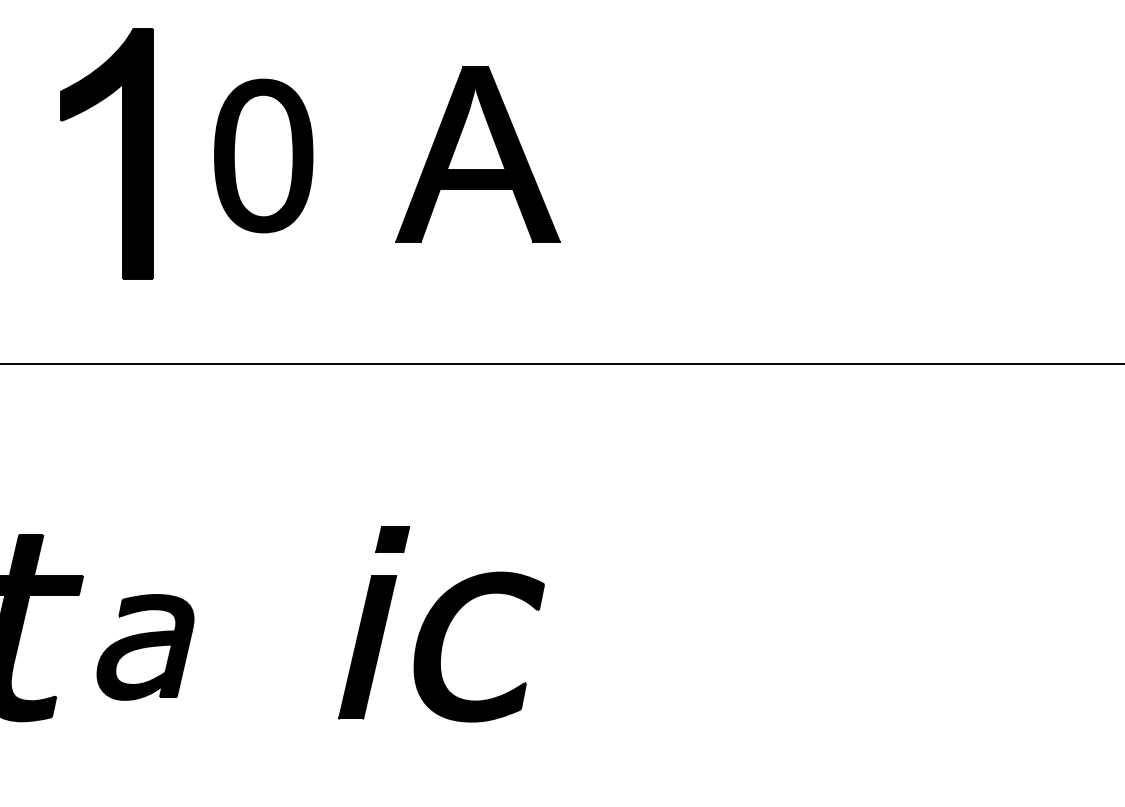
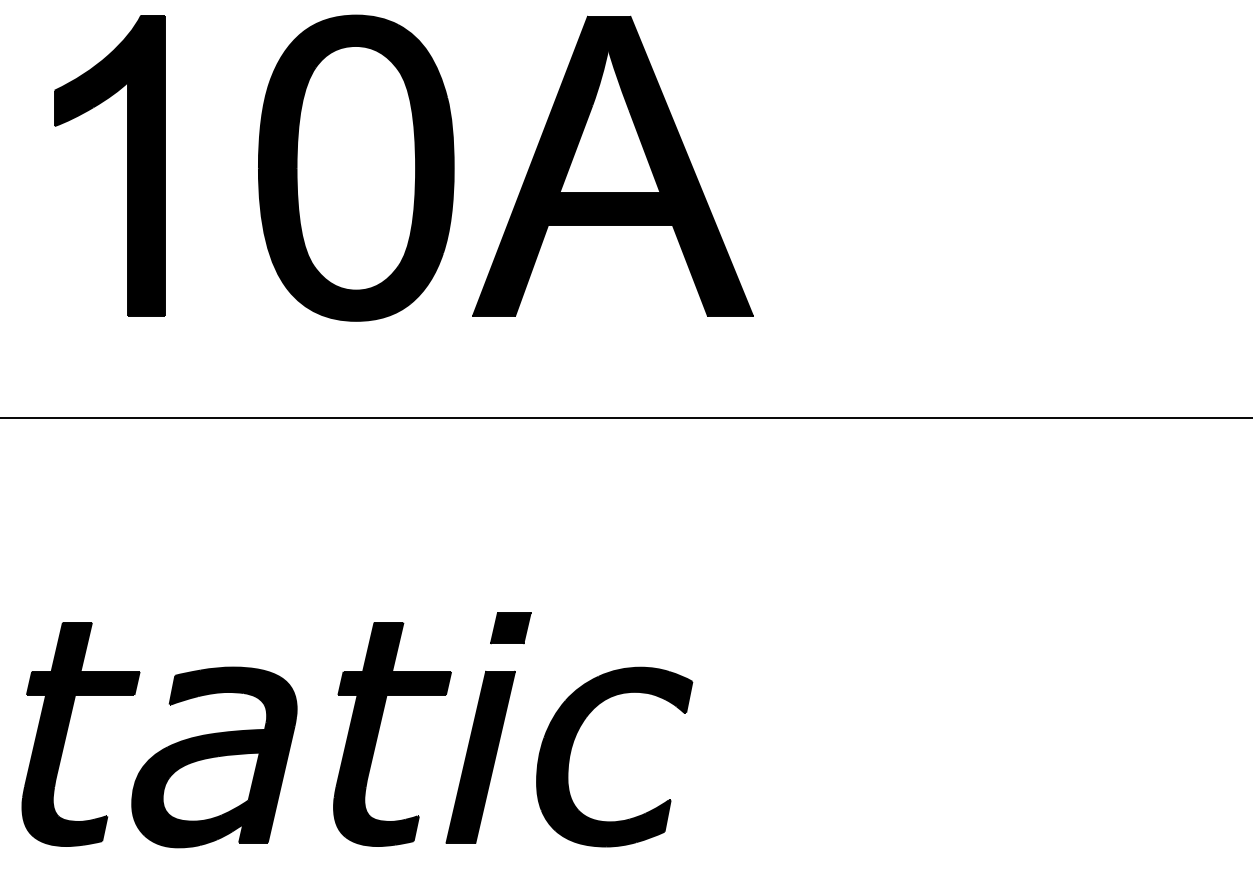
part: (122, 153) -> (128, 165), moved
part: (477, 154) -> (612, 166), size x1.43
part: (263, 155) -> (355, 167), size x1.67
part: (283, 624) -> (379, 729), added
part: (145, 647) -> (214, 757), size x1.43

